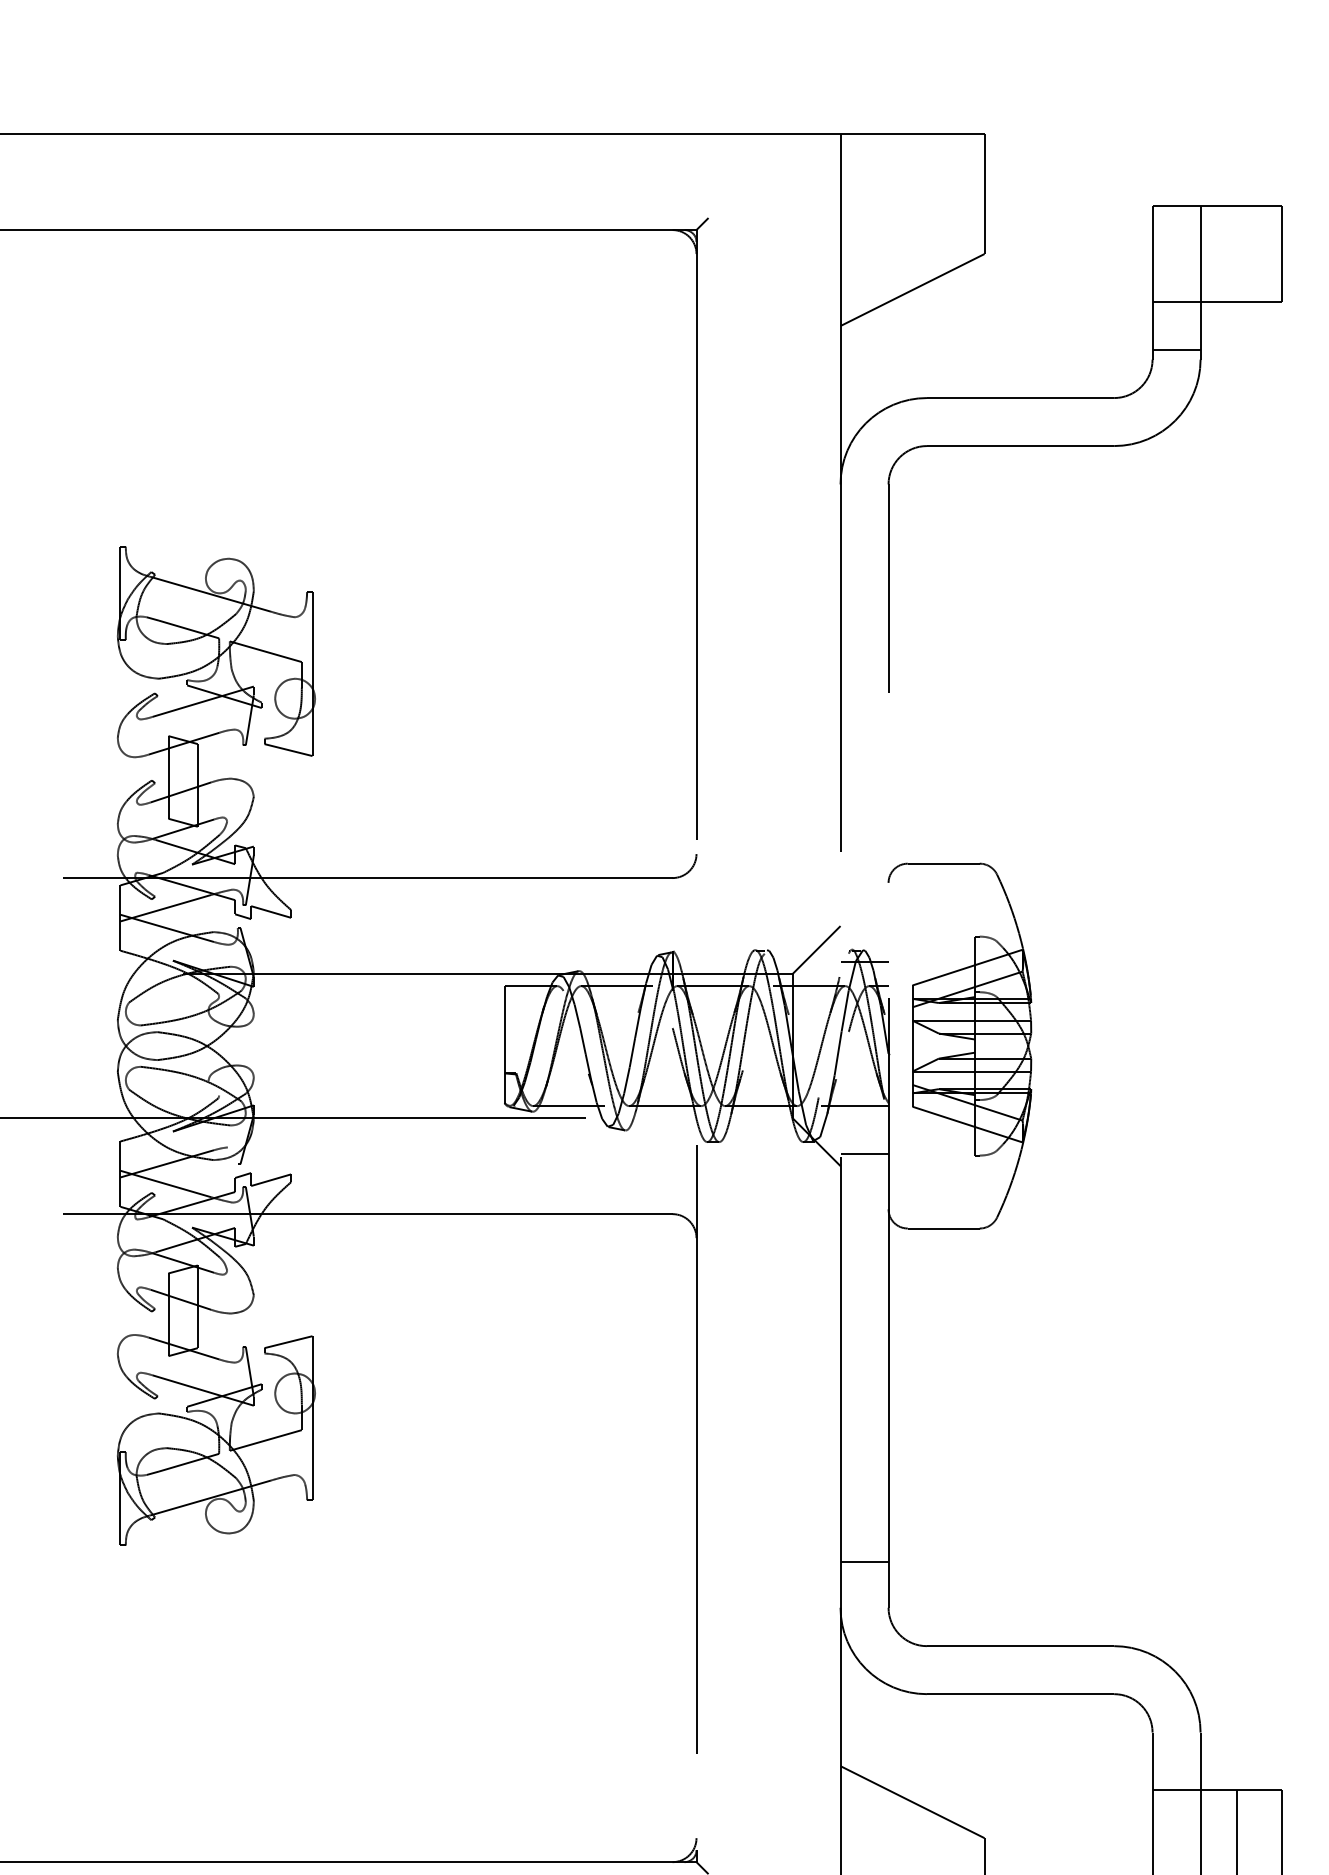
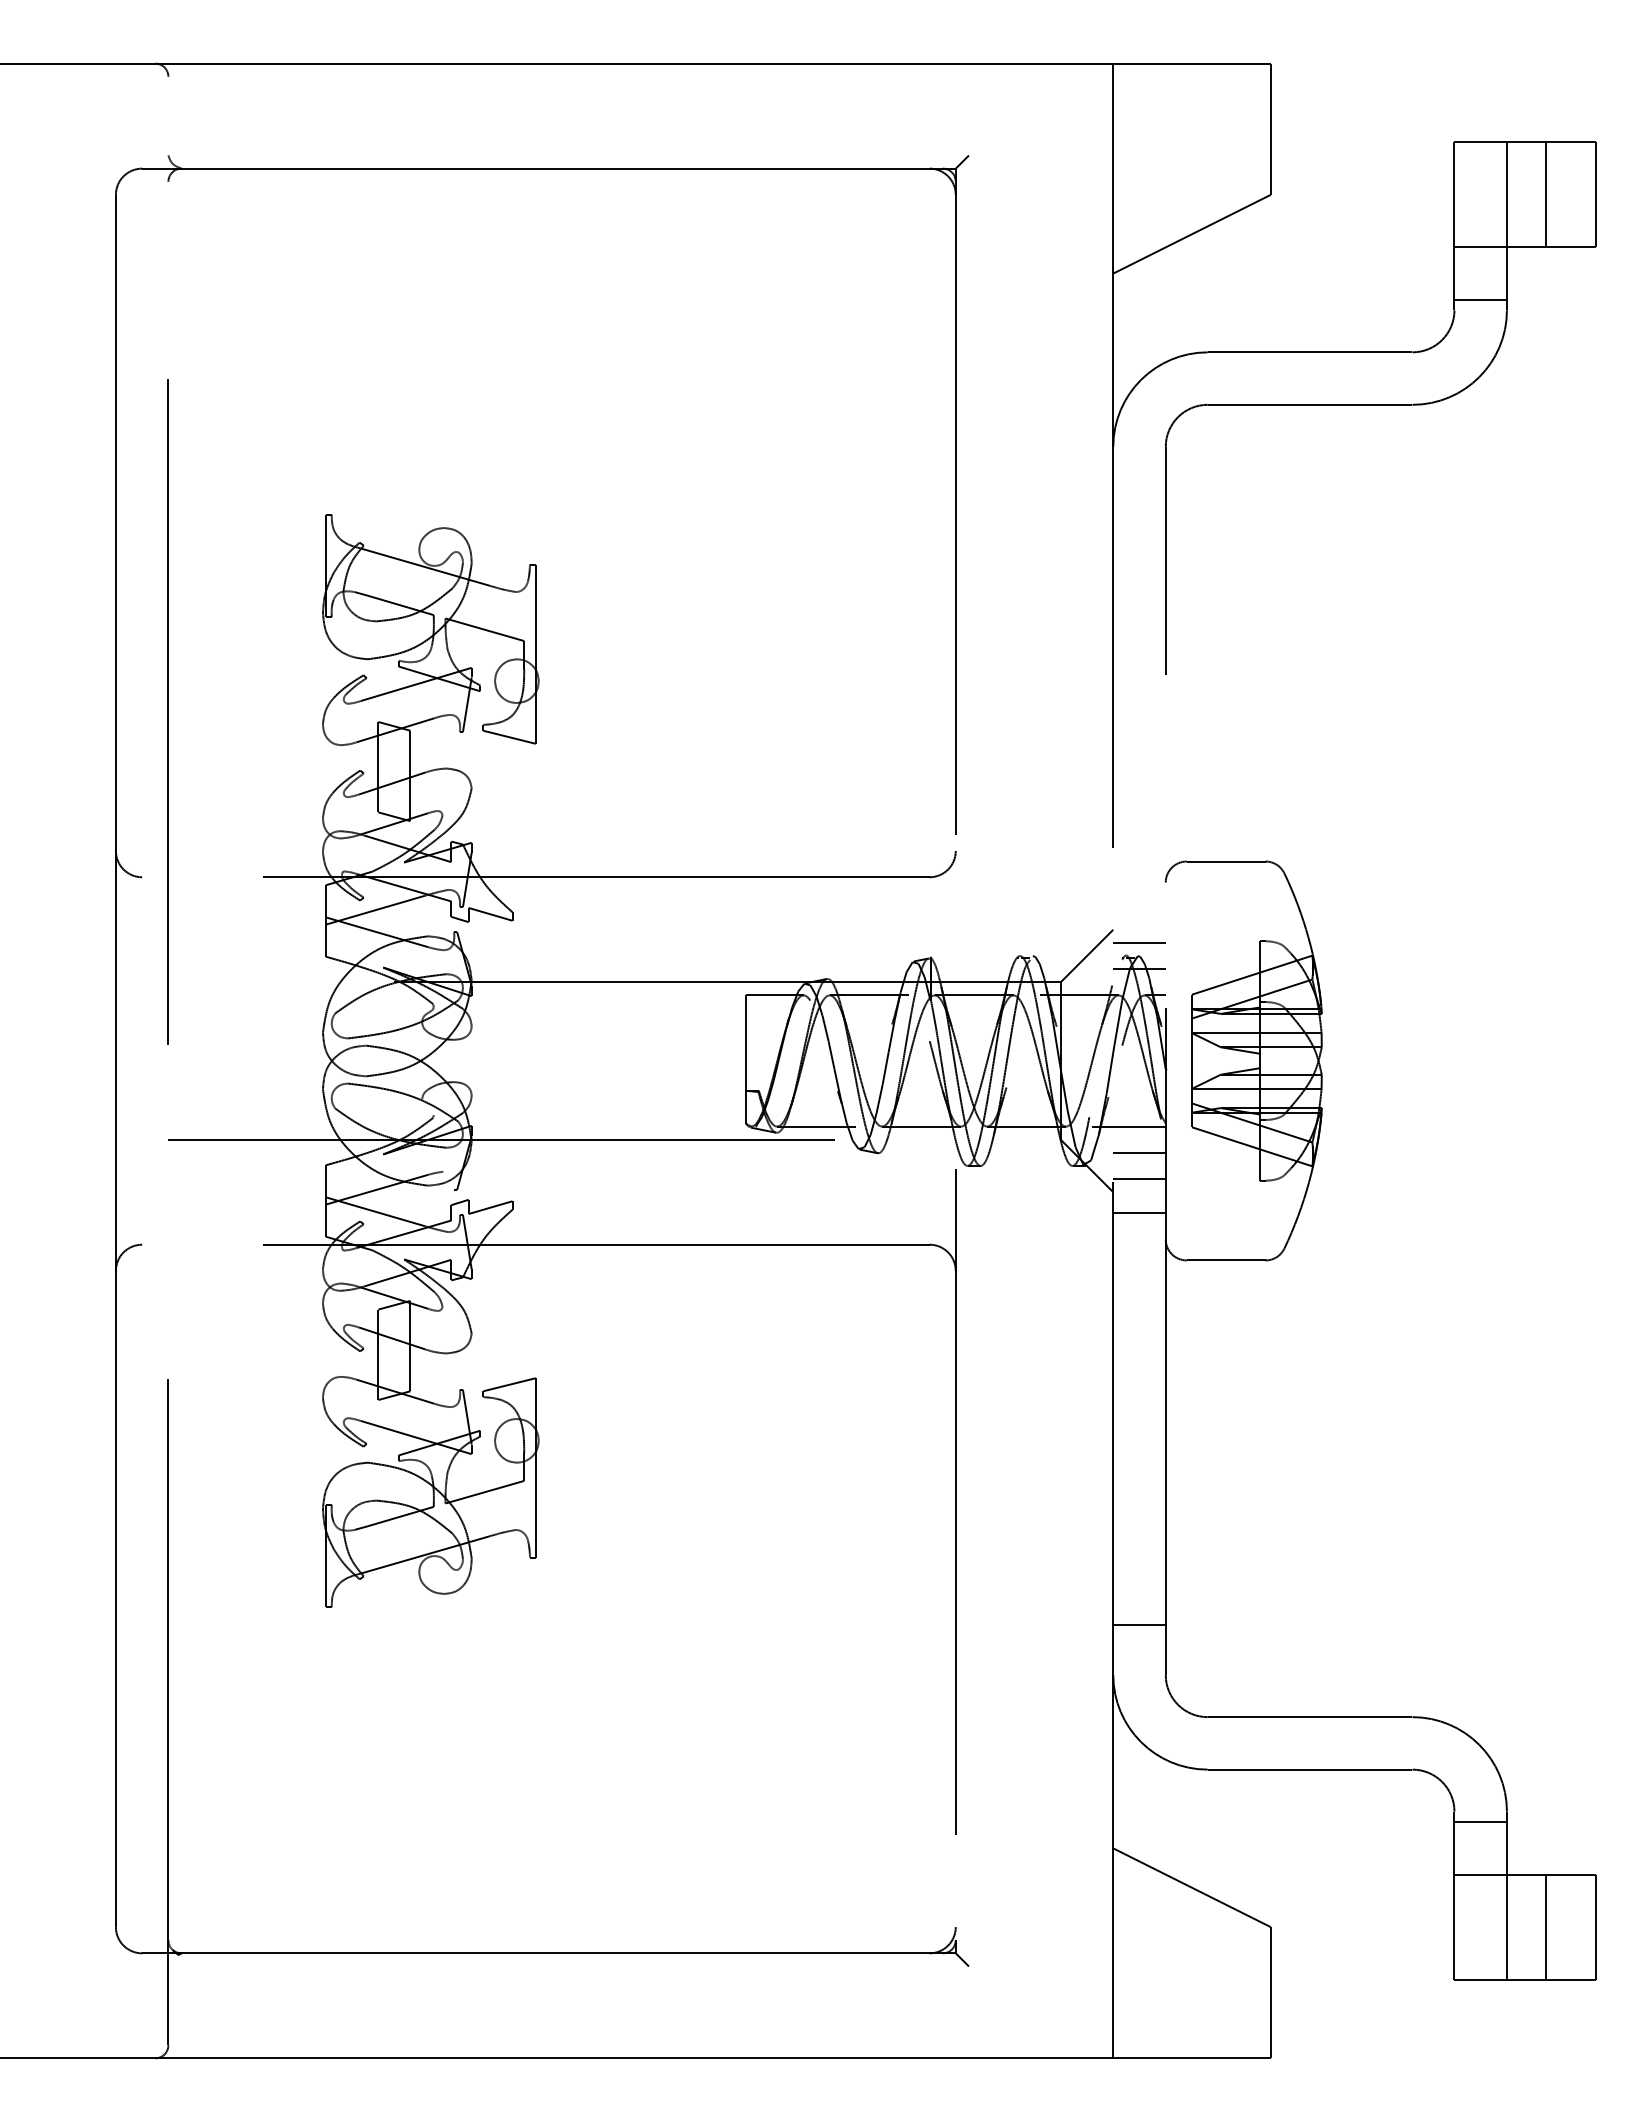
line: (1236, 253) -> (1546, 194), added
line: (864, 937) -> (1139, 942), added
line: (864, 1129) -> (1139, 1152), added
line: (864, 1184) -> (1139, 1212), added
line: (1176, 1742) -> (1480, 1822), added

